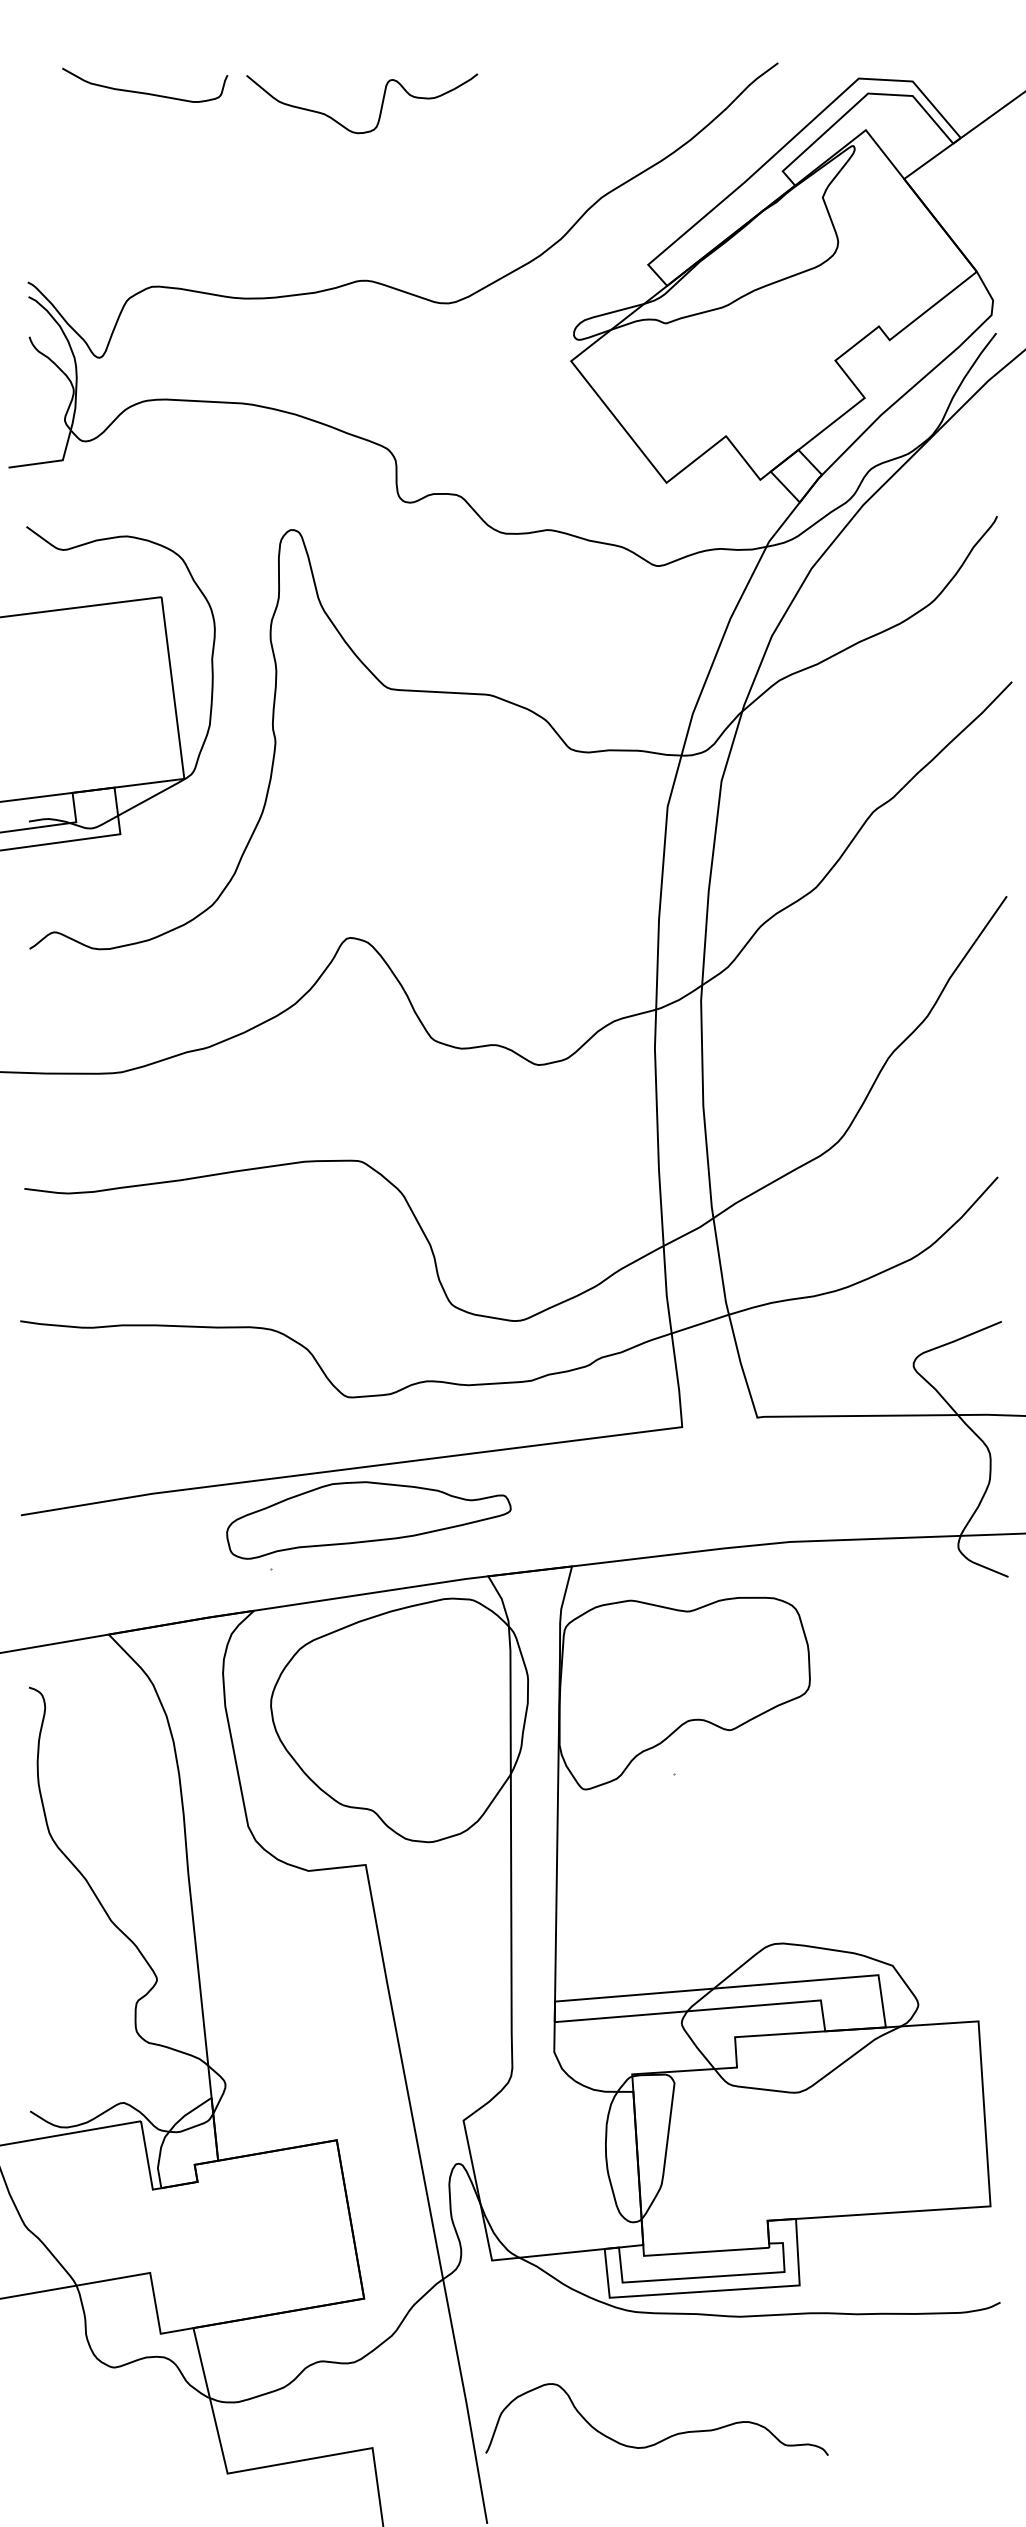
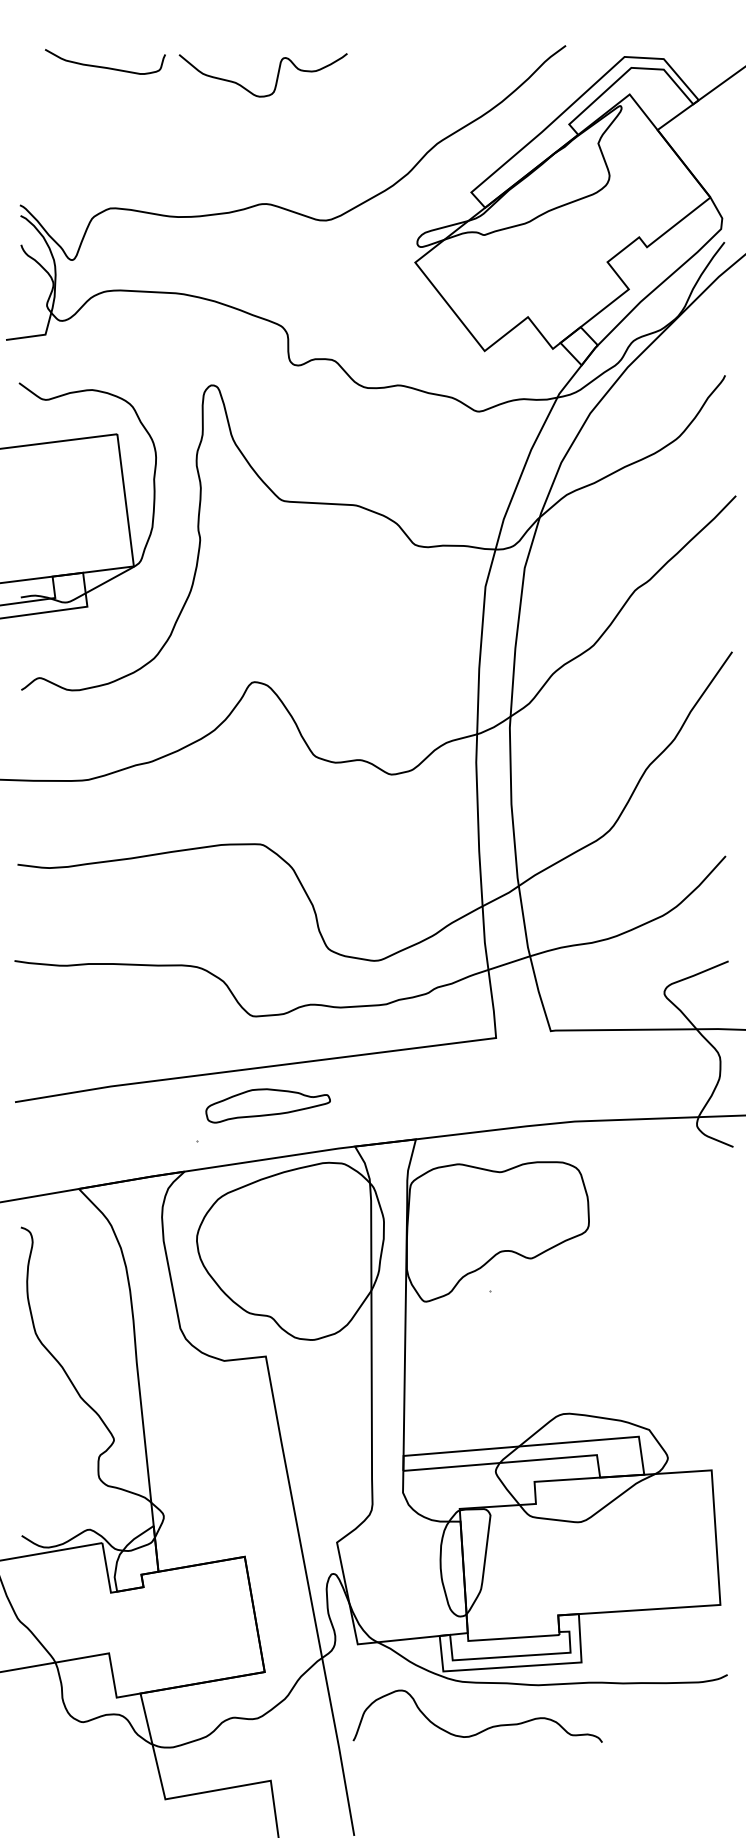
part: (368, 1520) -> (267, 1105), size x0.6
curve: (666, 2437) -> (484, 1729), moved

